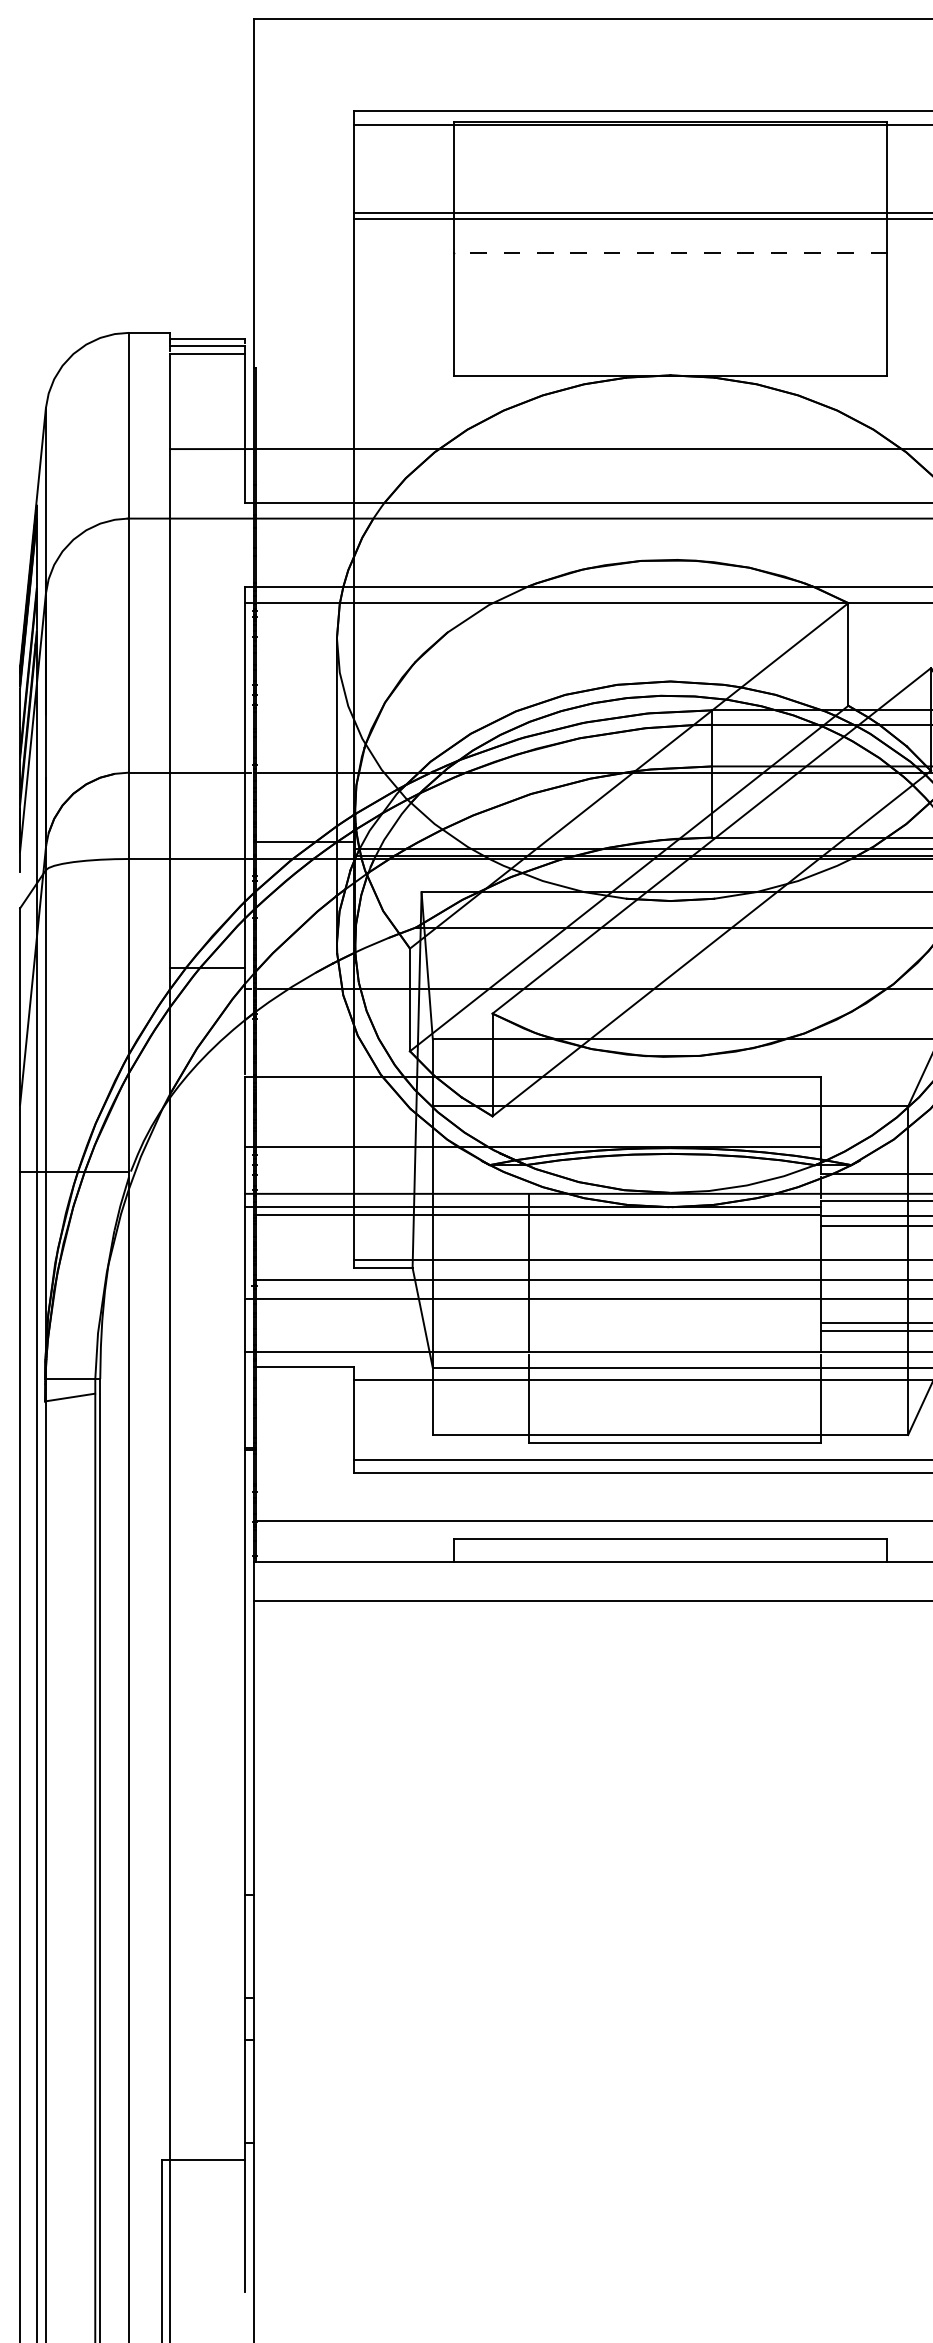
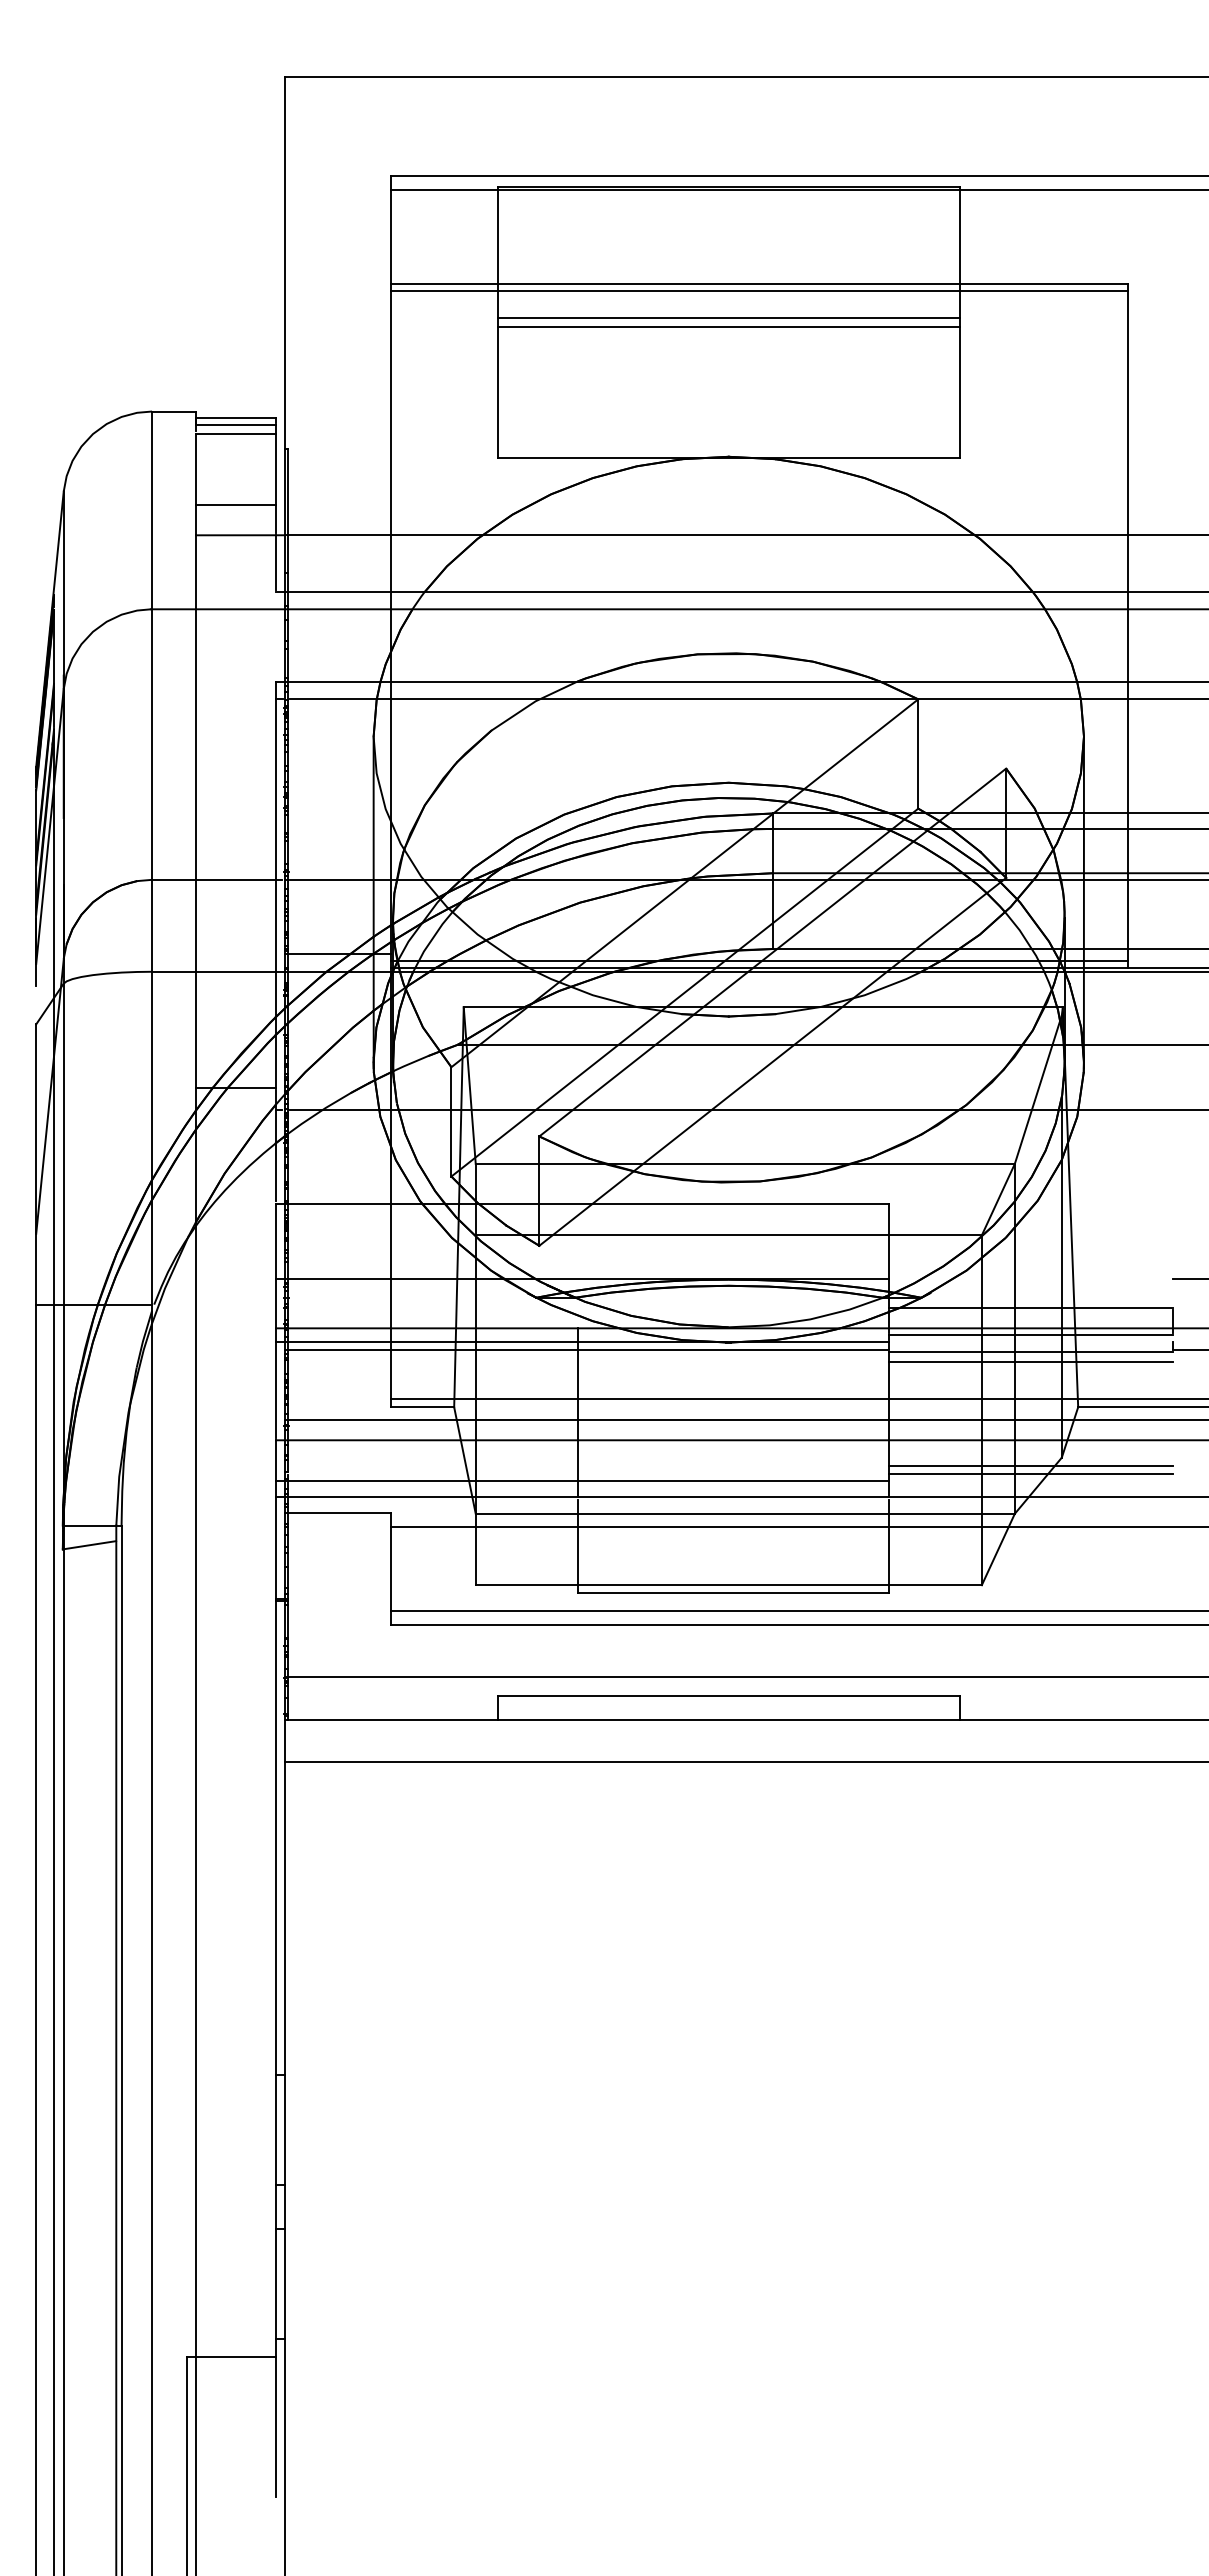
line: (670, 244) -> (728, 317), added
line: (670, 253) -> (728, 326), dashed -> solid
line: (207, 421) -> (235, 505), added
line: (532, 1337) -> (581, 1481), added

